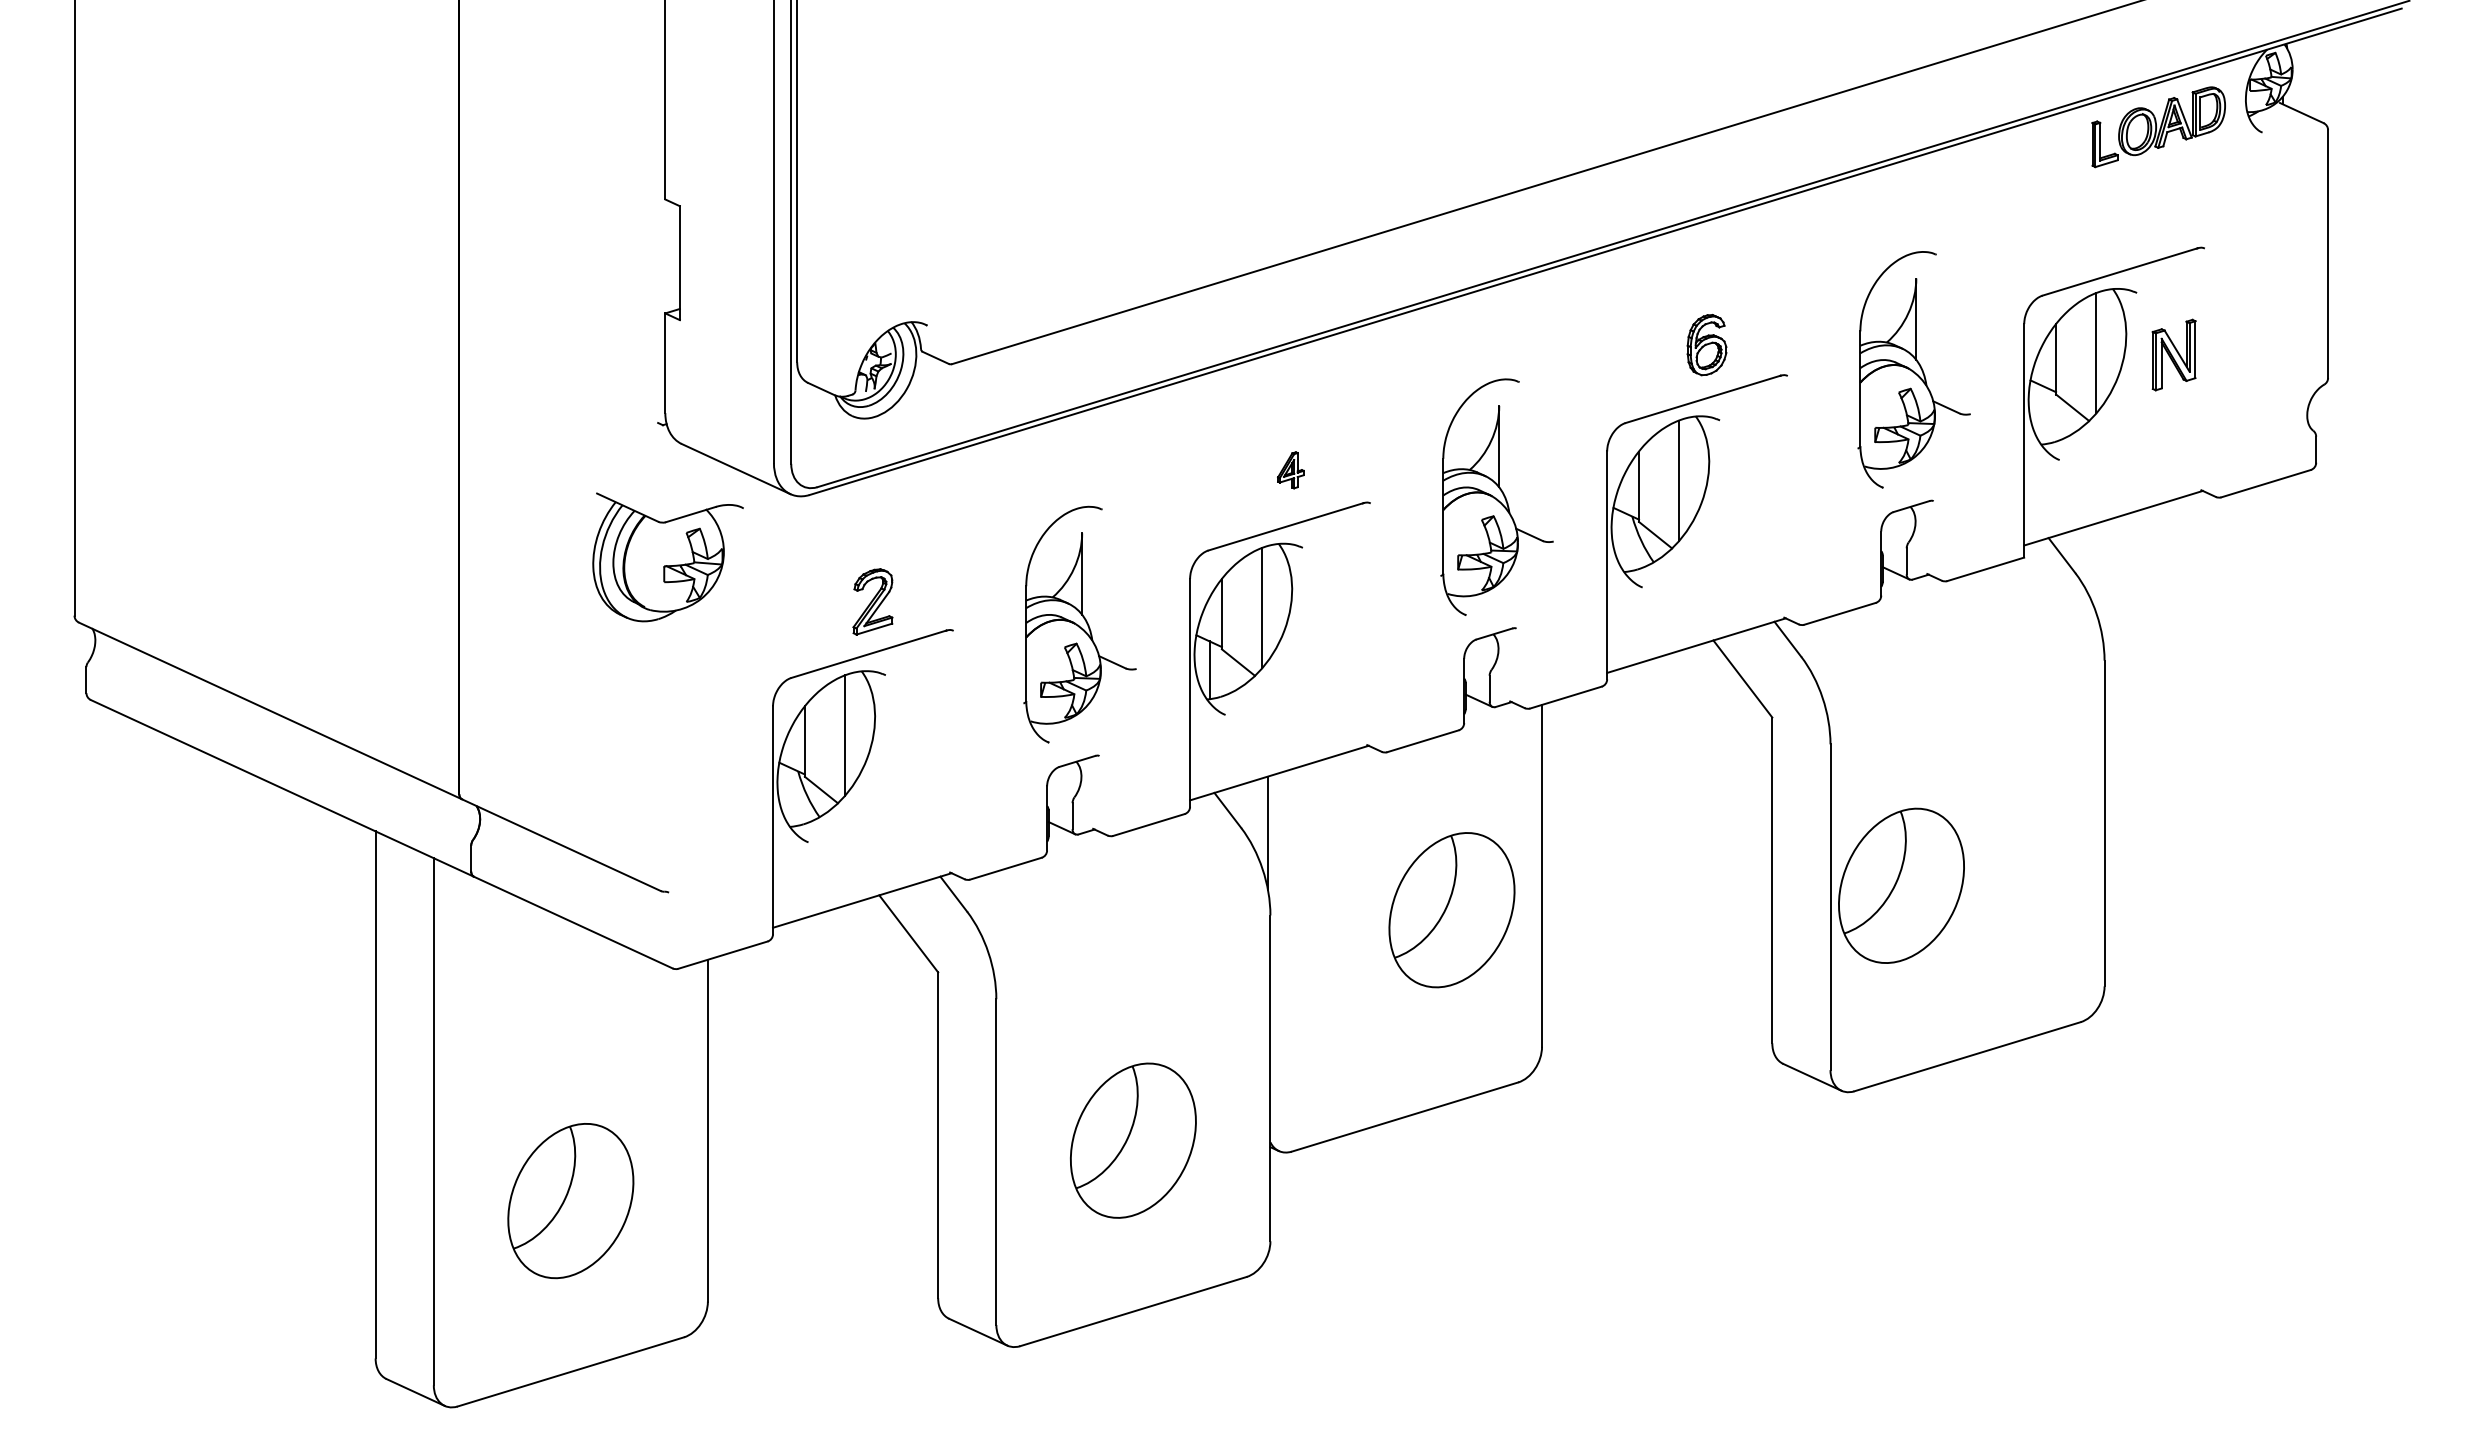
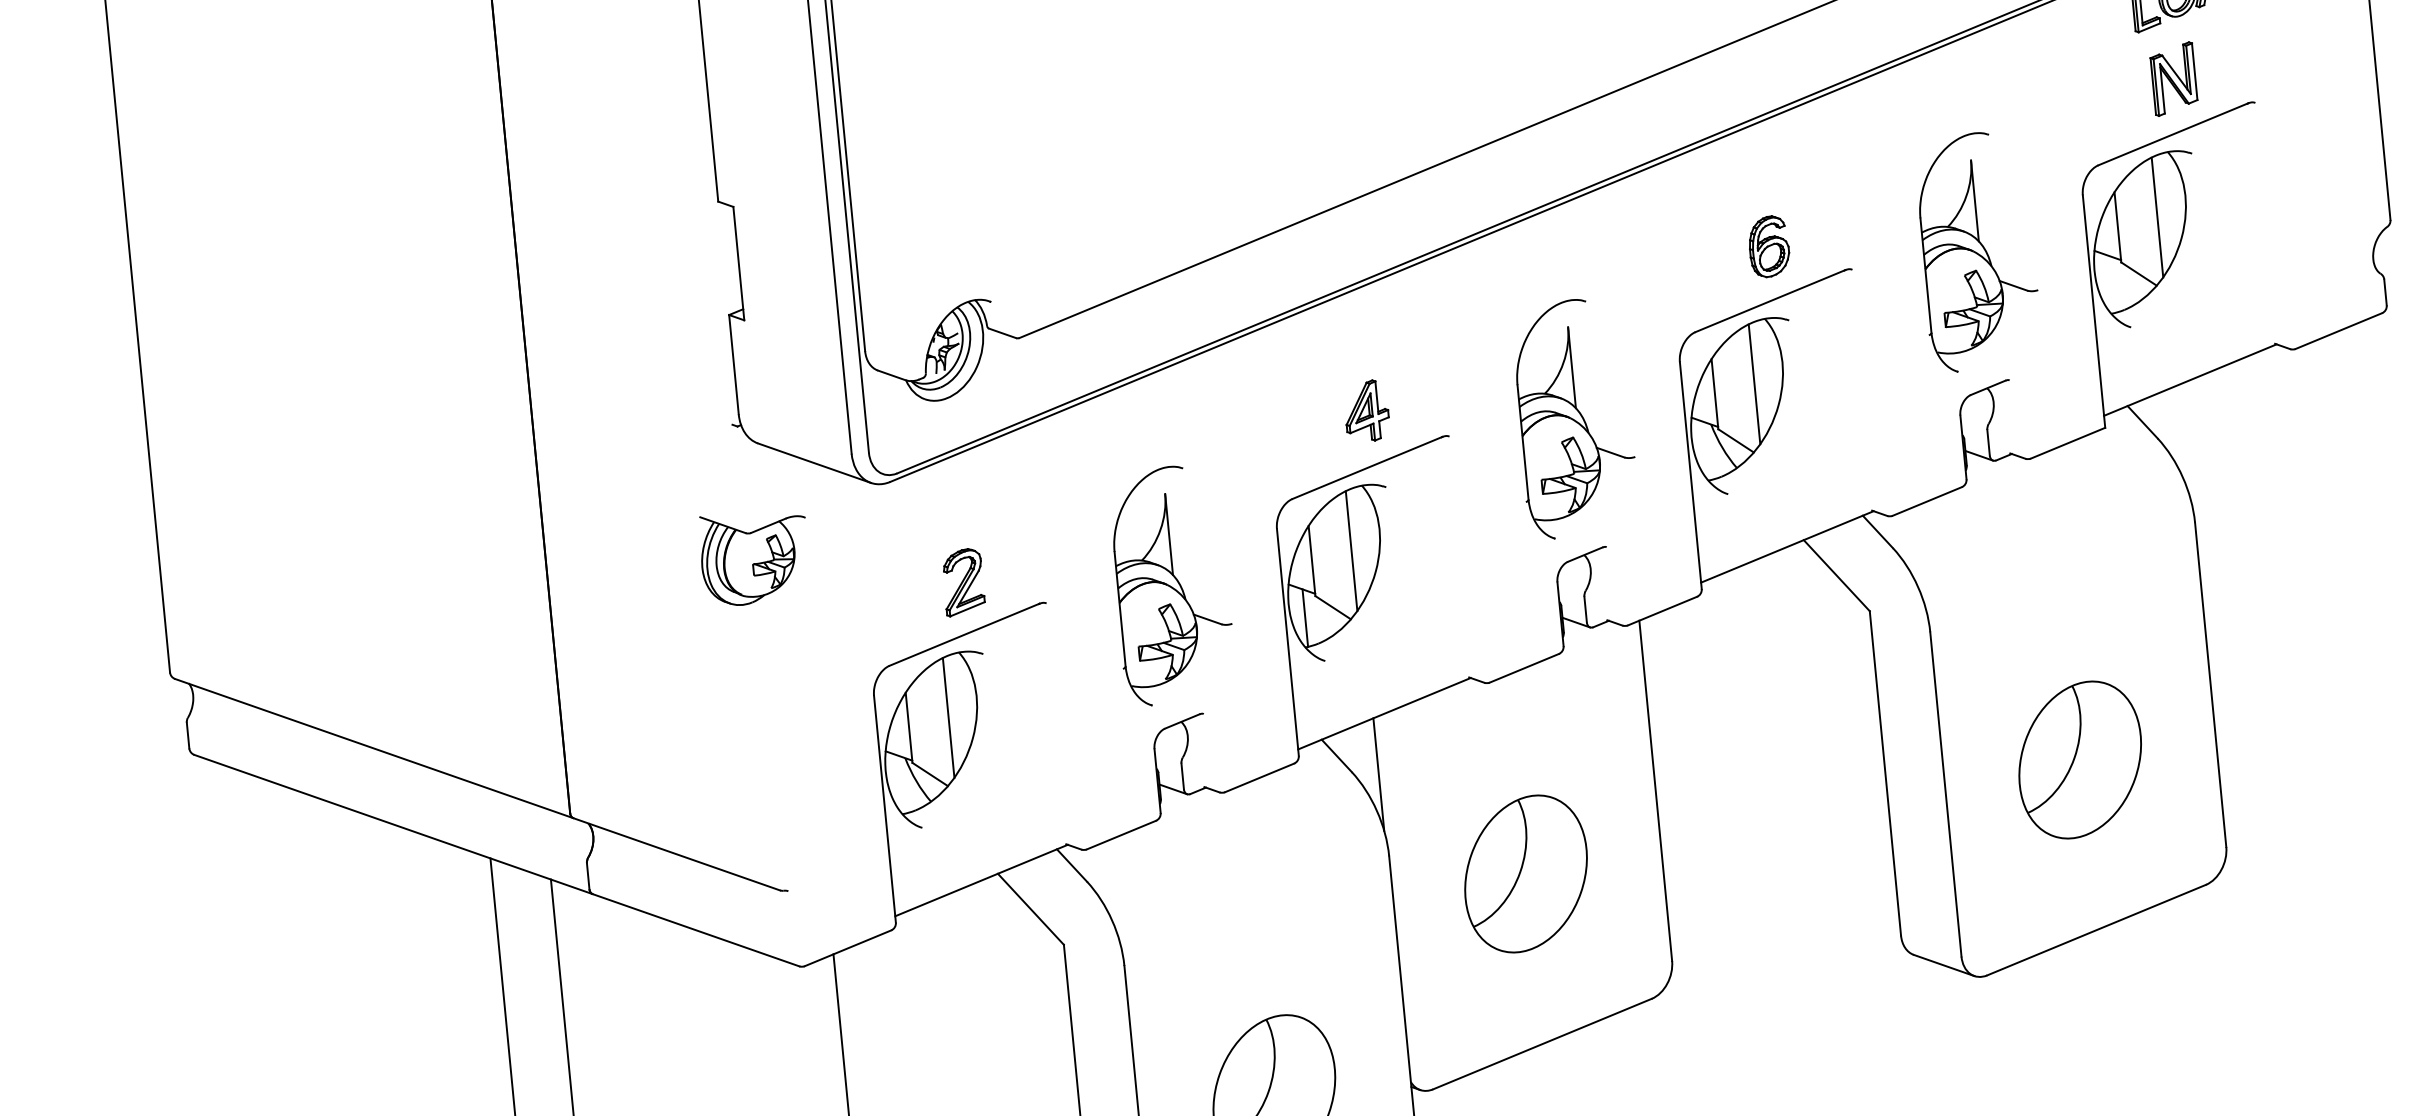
part: (2173, 354) -> (2173, 78), moved
part: (1290, 470) -> (1366, 411), size x1.67
part: (667, 557) -> (754, 557), size x0.71
part: (1901, 885) -> (2080, 759), moved
part: (1451, 910) -> (1525, 874), moved

